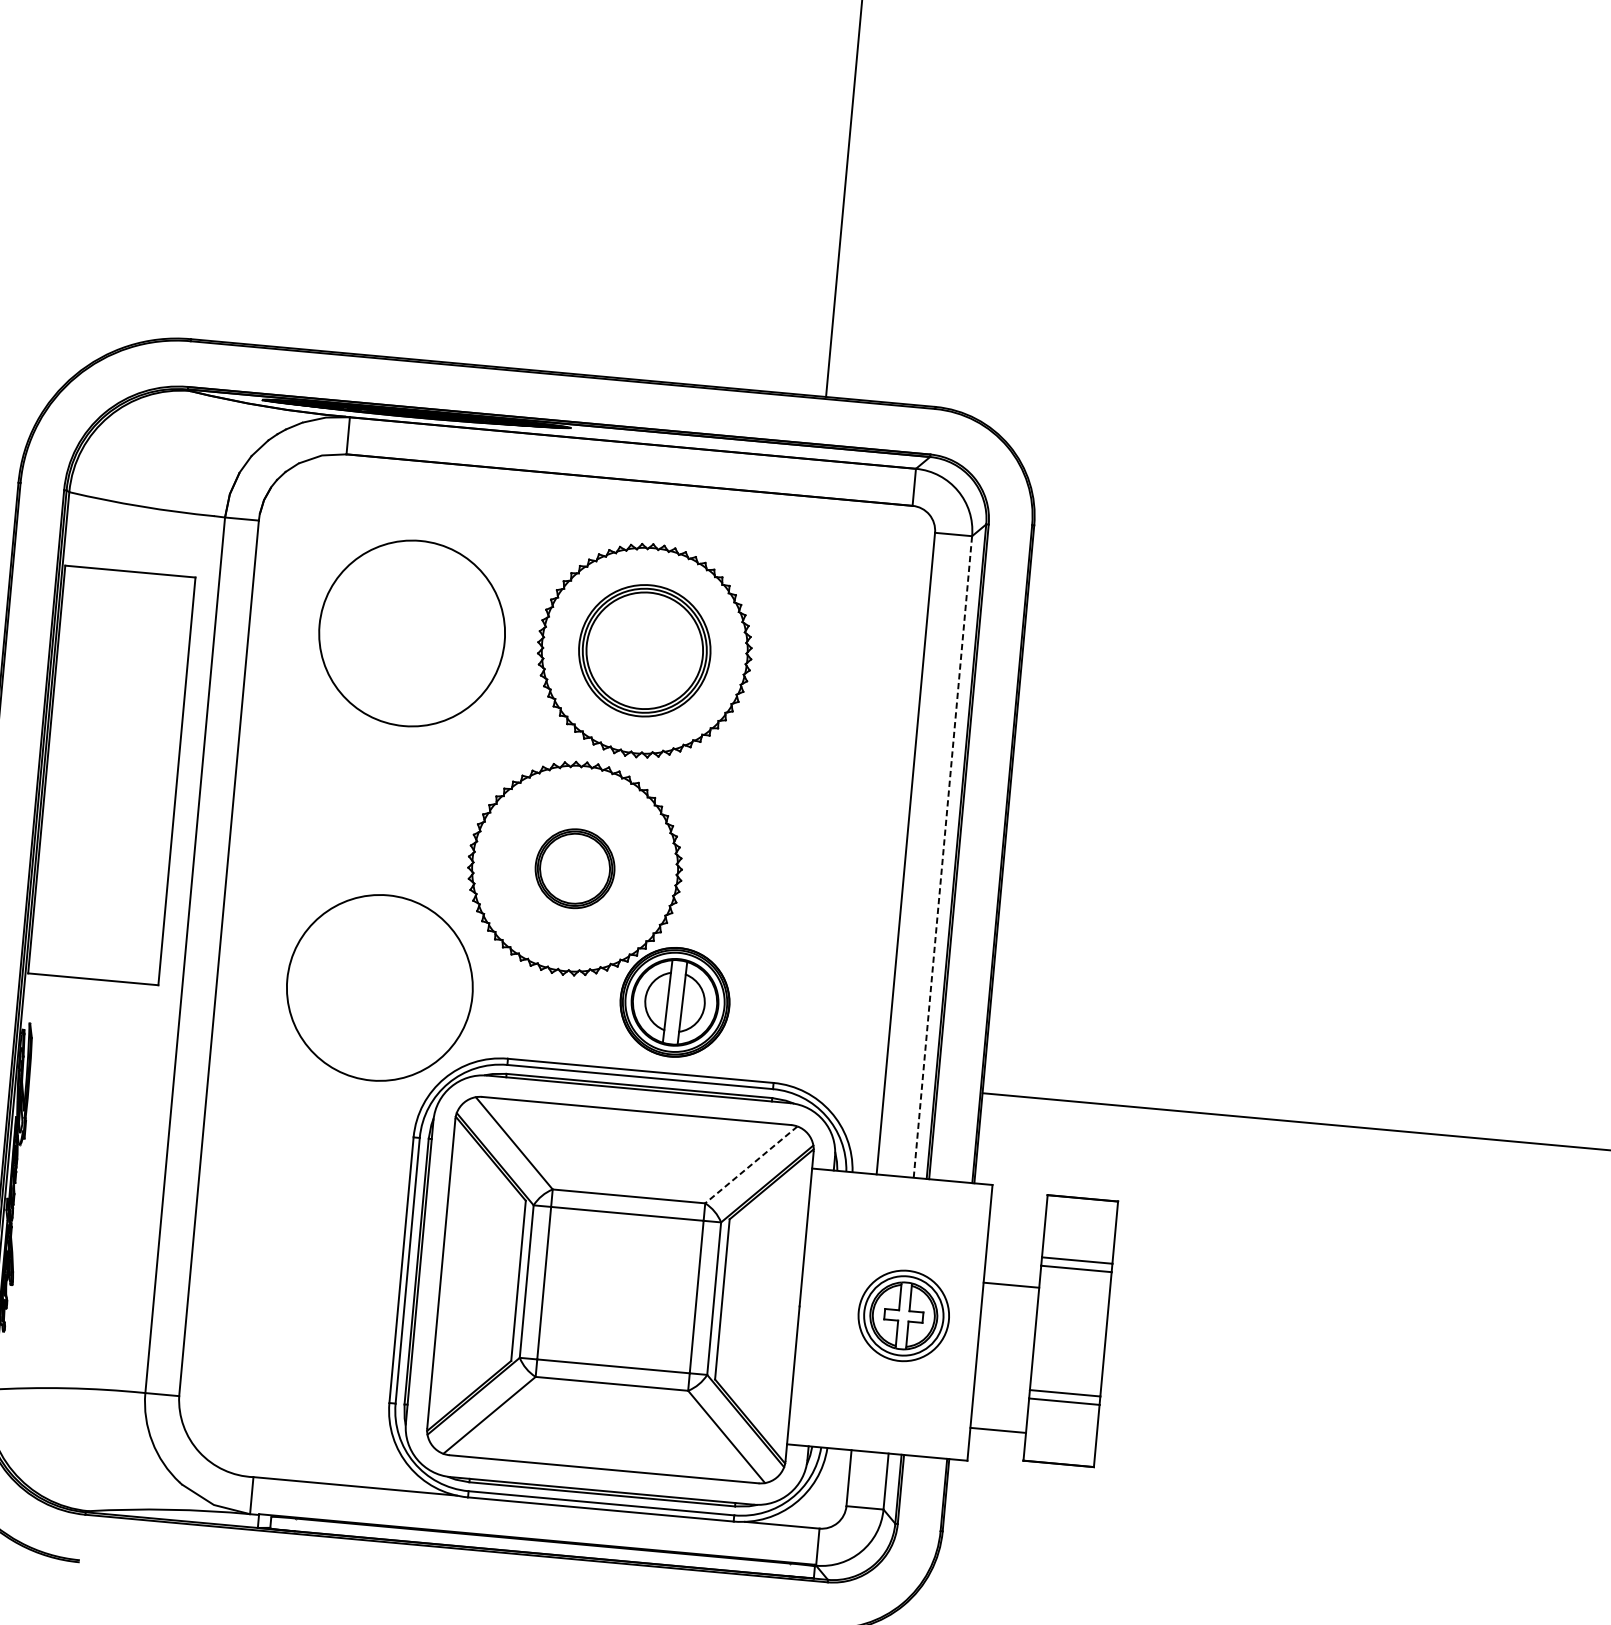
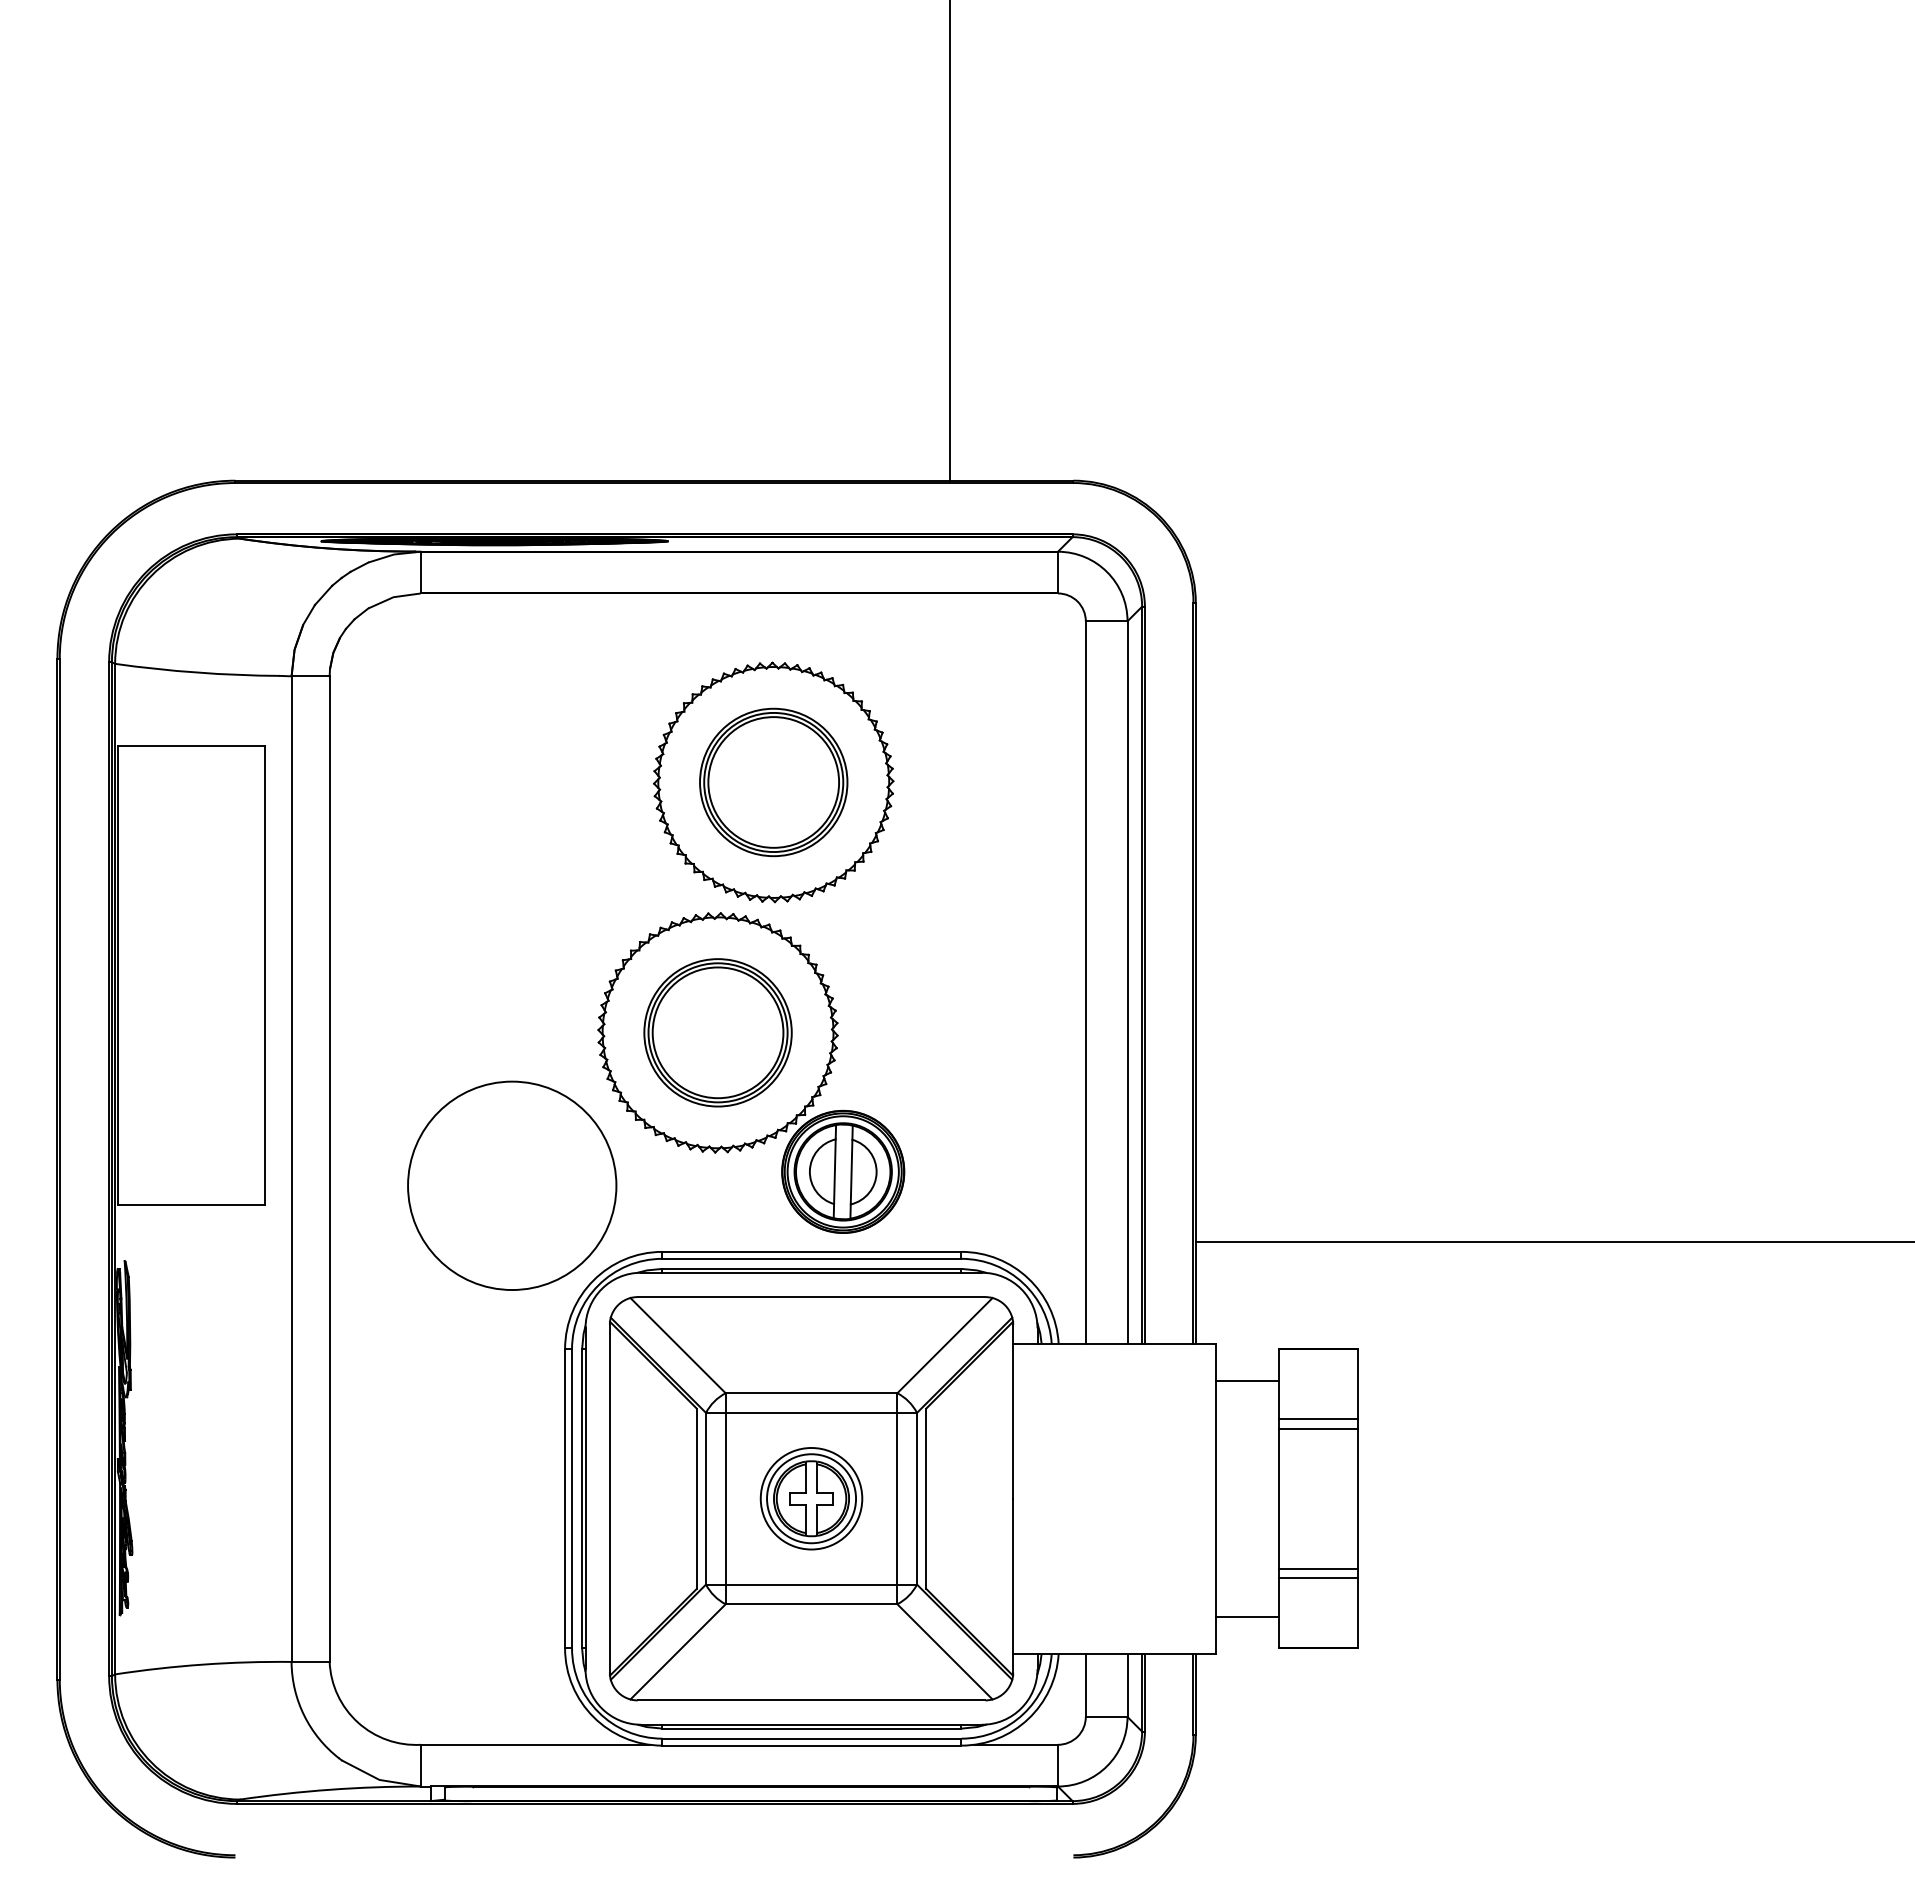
circle: (412, 633) -> (512, 786), removed
line: (942, 856) -> (1127, 981), dashed -> solid
part: (574, 868) -> (717, 1032), size x1.67
line: (750, 1164) -> (944, 1345), dashed -> solid
line: (1011, 1285) -> (1247, 1380), moved
part: (903, 1315) -> (811, 1498), moved

